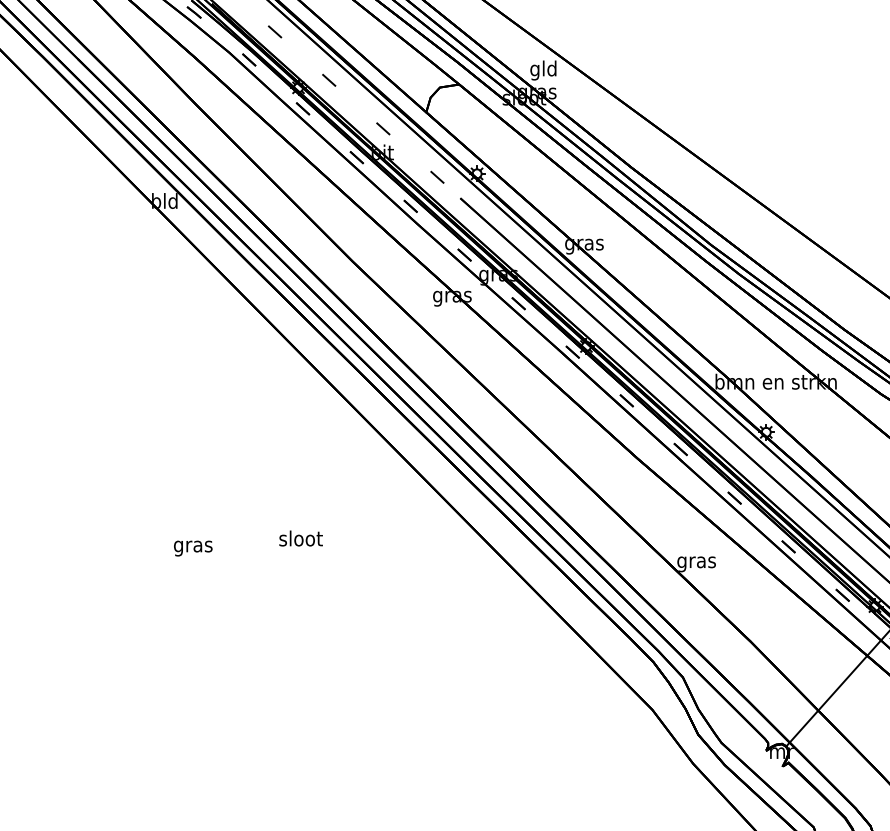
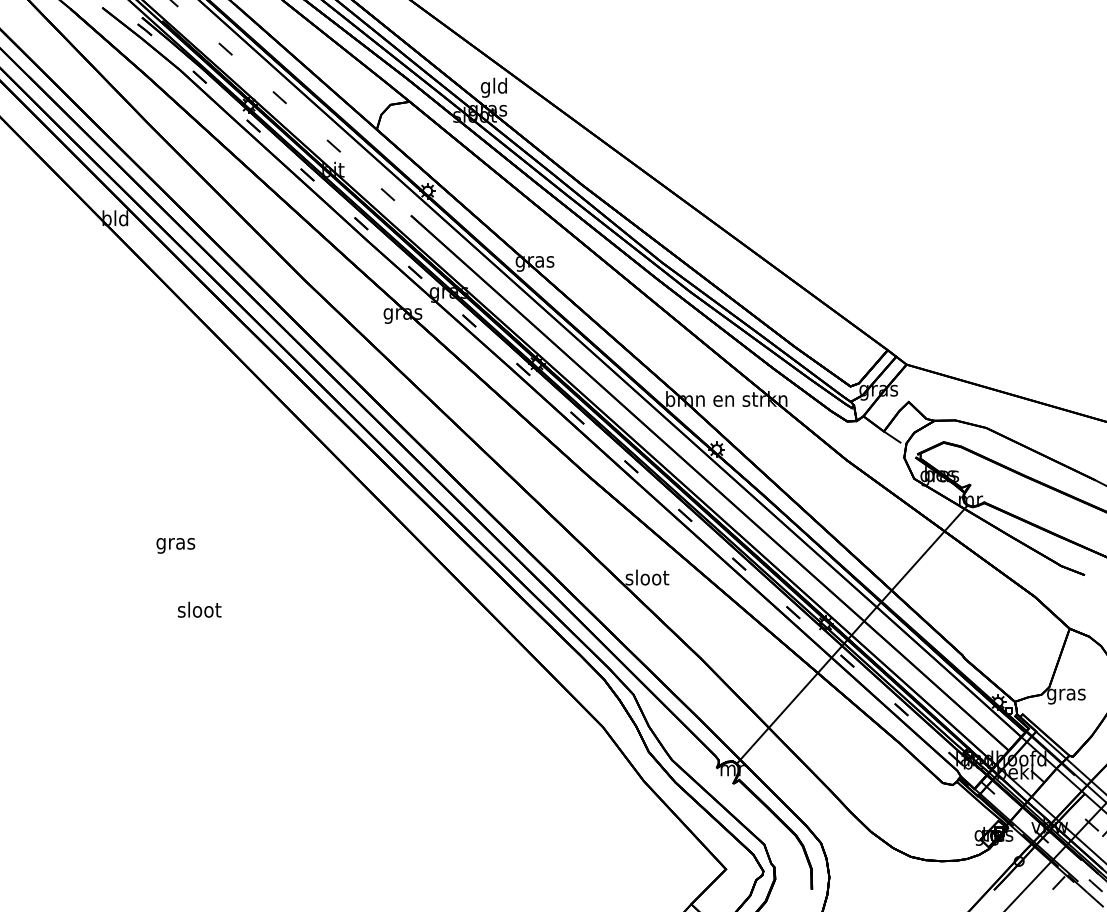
text: (300, 538) -> (199, 609), moved
text: (192, 548) -> (175, 545), moved
text: (696, 562) -> (647, 579), gras -> sloot

